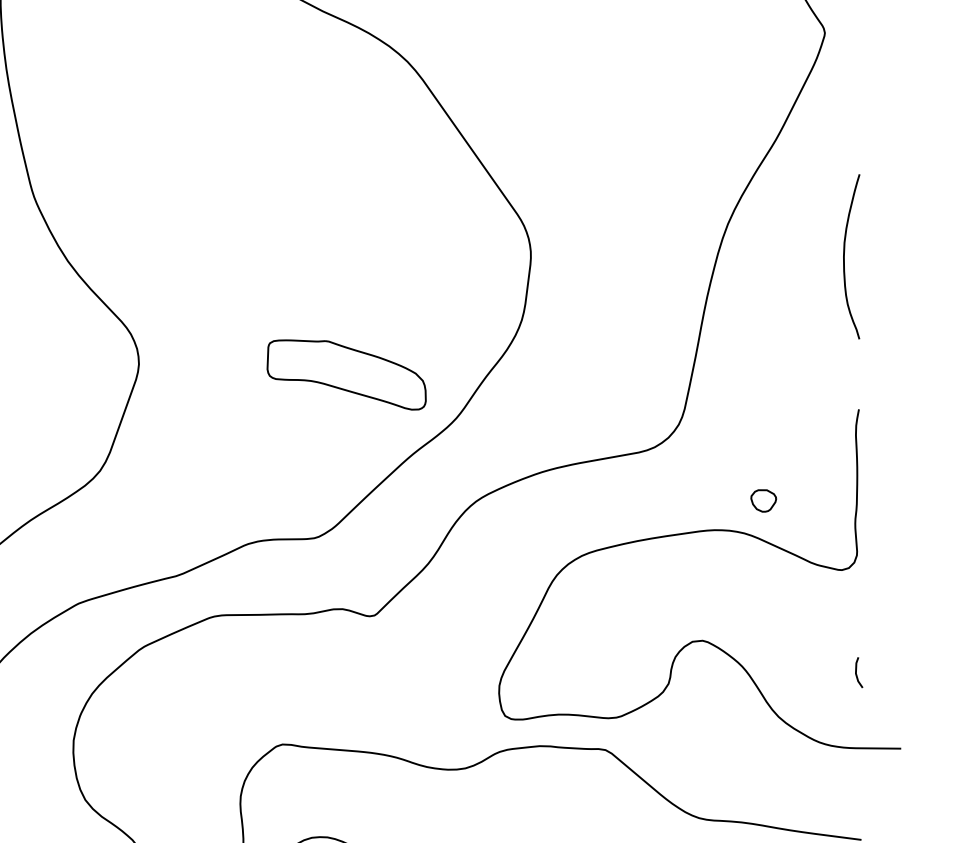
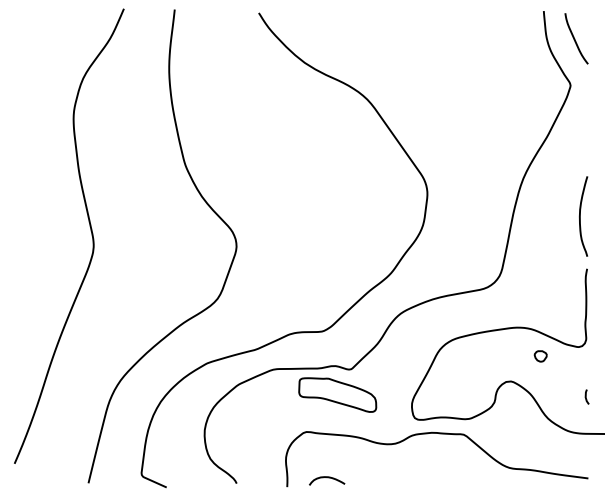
curve: (845, 256) -> (580, 216), moved
part: (346, 373) -> (337, 394), moved
part: (763, 501) -> (540, 356), moved

